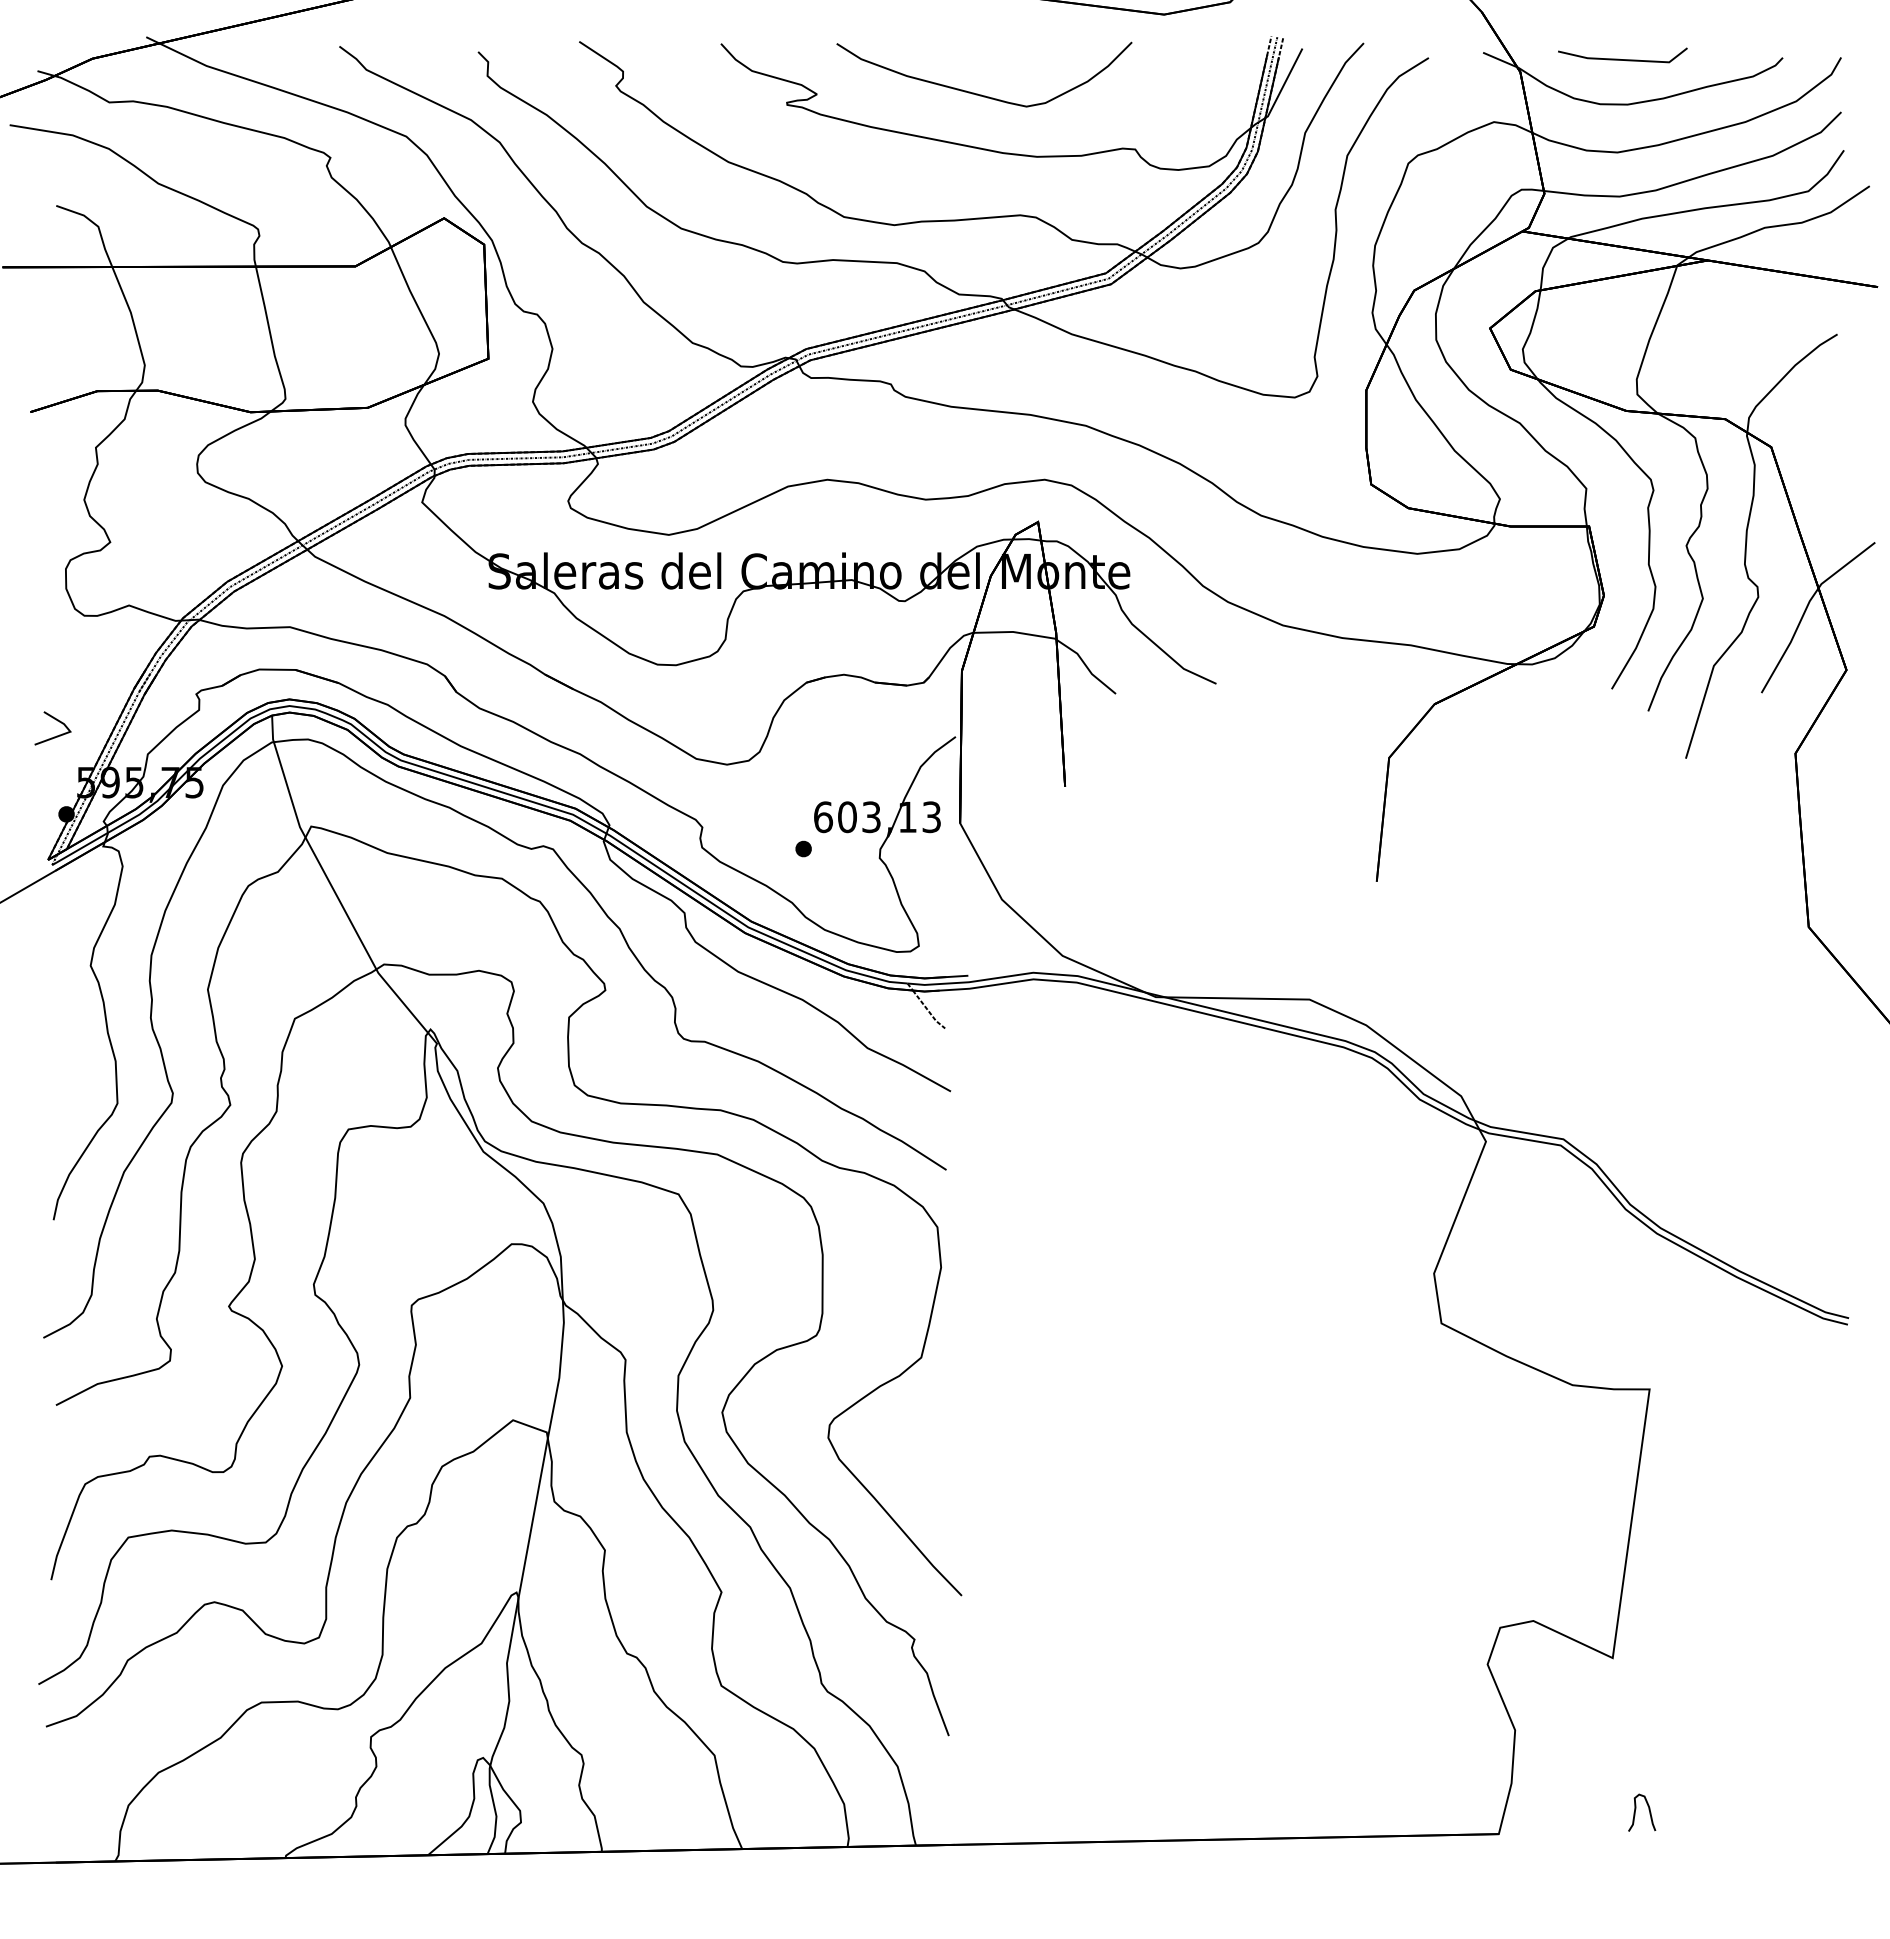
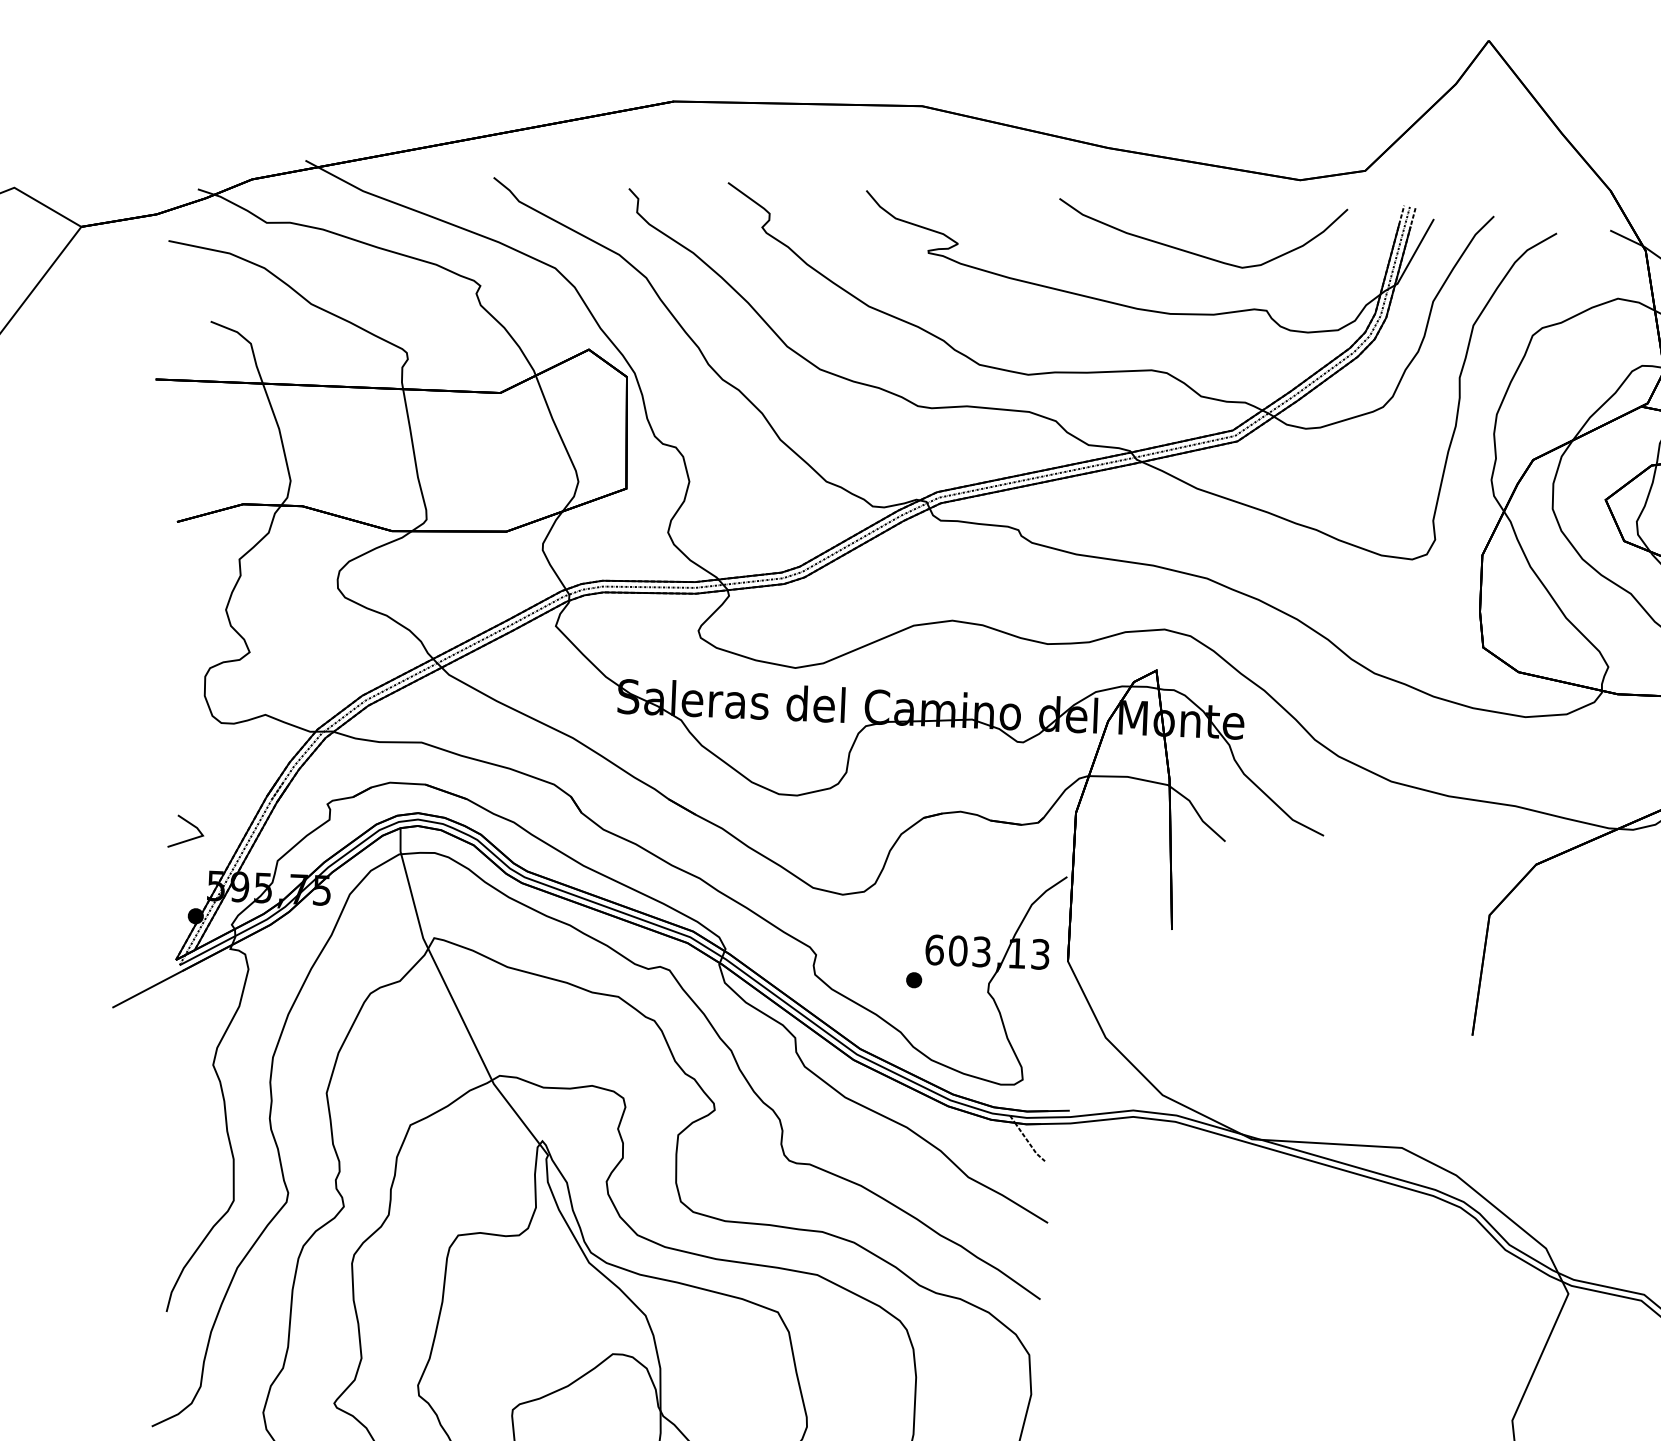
part: (981, 94) -> (1198, 254), moved

